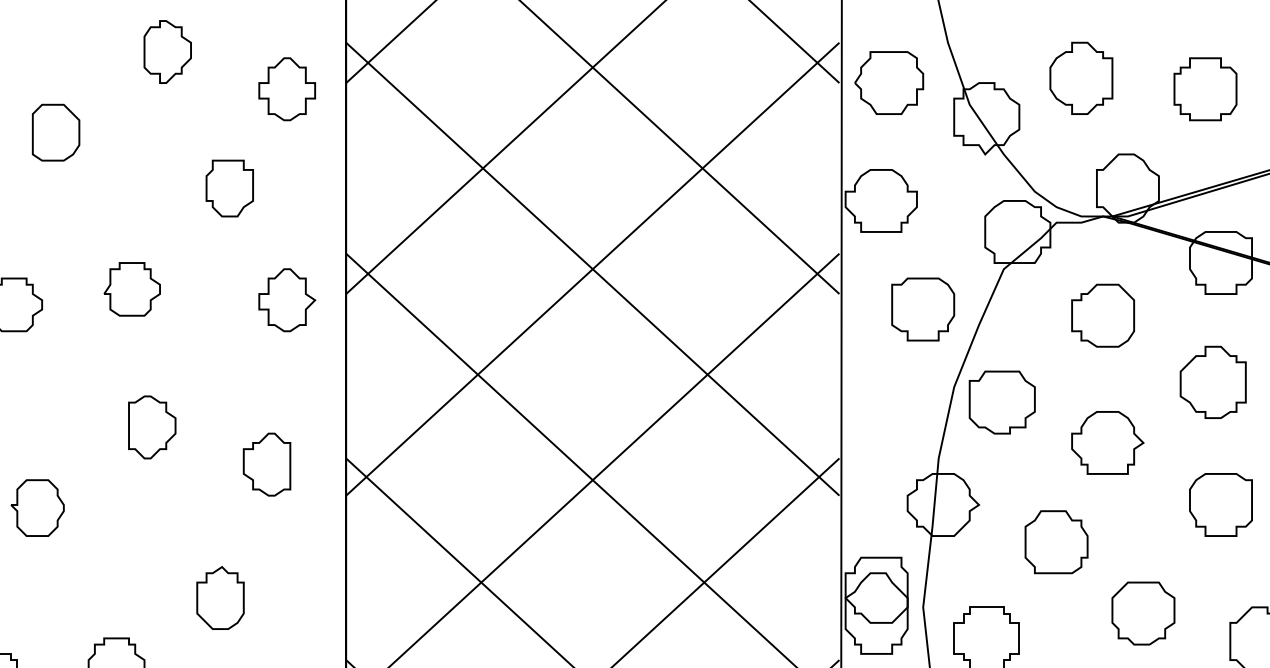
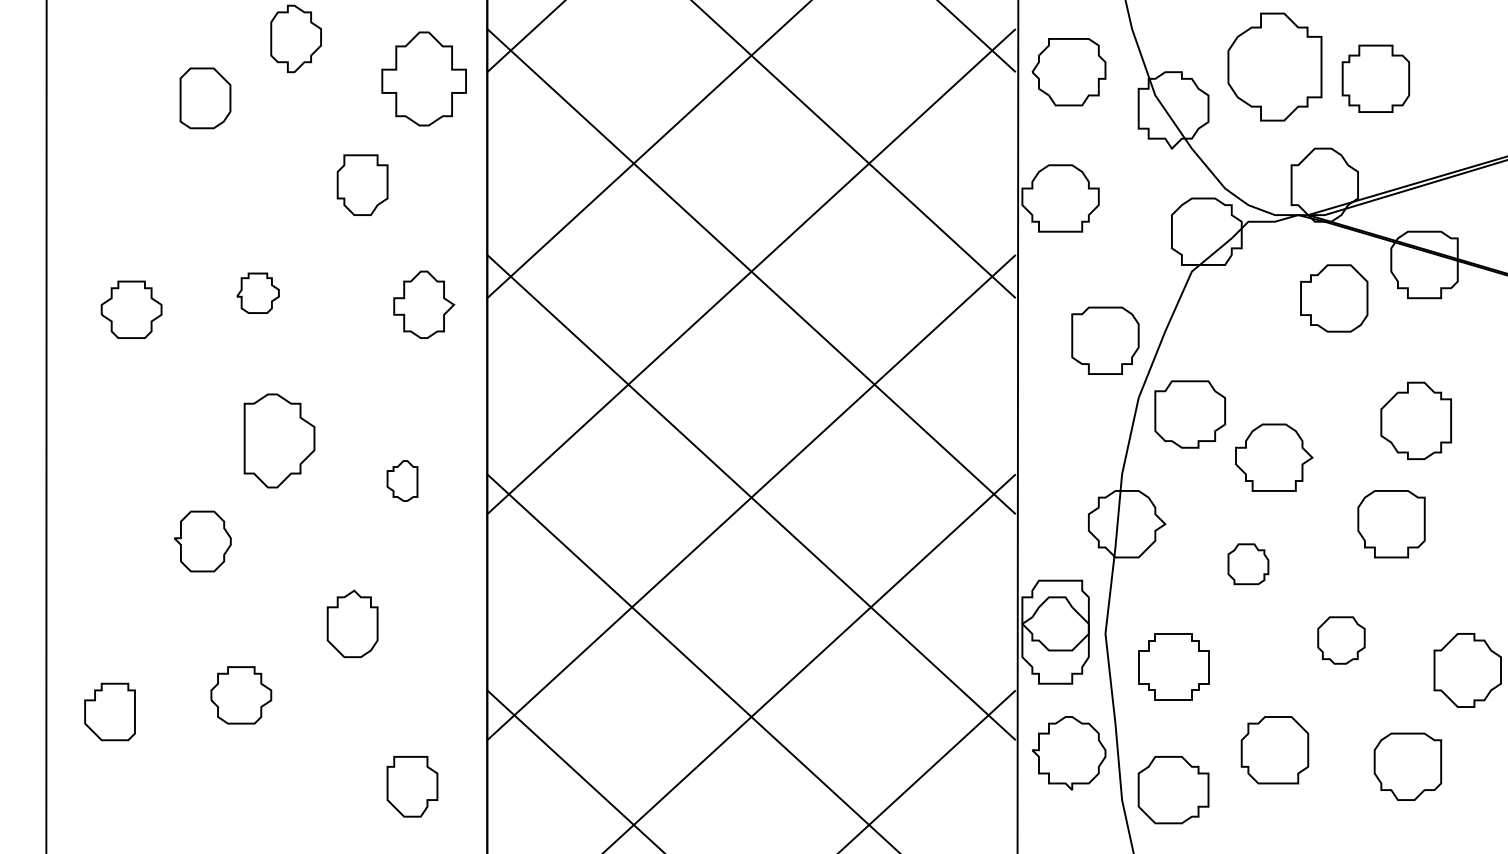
part: (1080, 78) -> (1274, 67), size x1.4
part: (286, 88) -> (423, 78), size x1.4
part: (1205, 88) -> (1375, 78), moved
part: (56, 132) -> (205, 98), moved
part: (131, 289) -> (257, 293), size x0.7
part: (923, 309) -> (1105, 340), moved
part: (1103, 315) -> (1334, 298), moved
part: (1212, 382) -> (1415, 420), moved
part: (152, 427) -> (279, 441), size x1.4
part: (1108, 442) -> (1274, 457), moved
part: (267, 464) -> (402, 480), size x0.6
part: (1220, 505) -> (1391, 524), moved
part: (37, 508) -> (202, 541), moved
part: (1056, 542) -> (1248, 564), size x0.6
part: (1143, 613) -> (1341, 640), size x0.7

